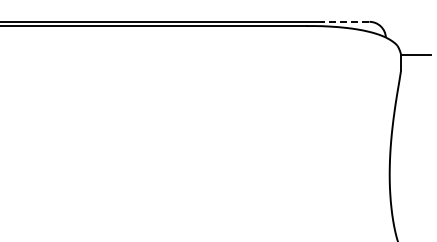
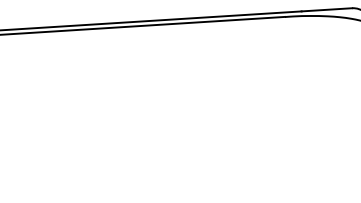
line: (345, 21) -> (326, 9), dashed -> solid

